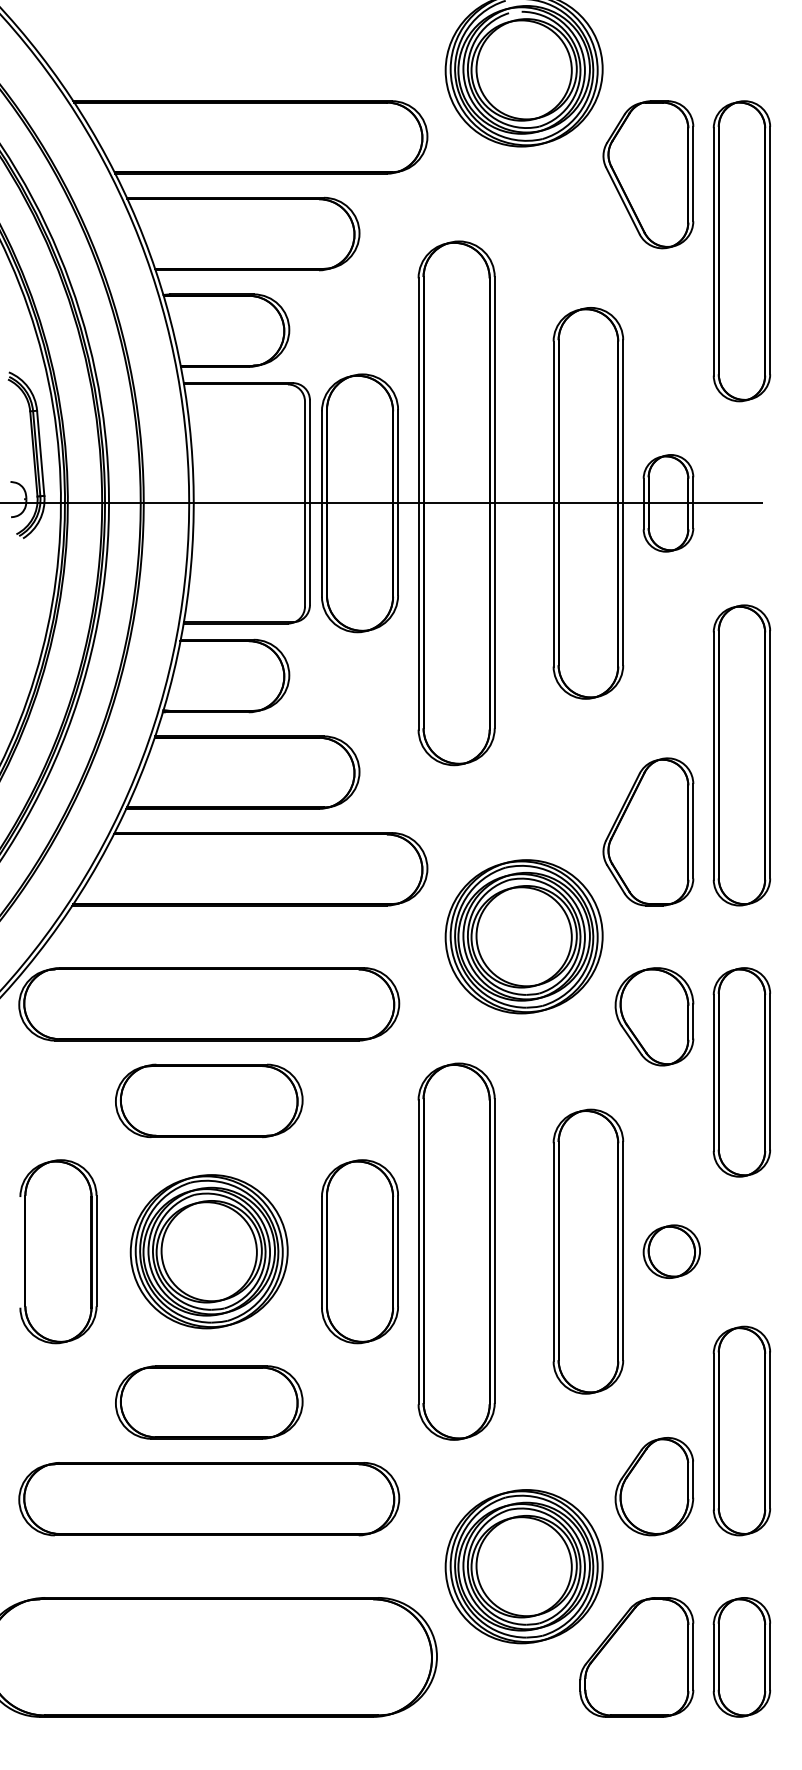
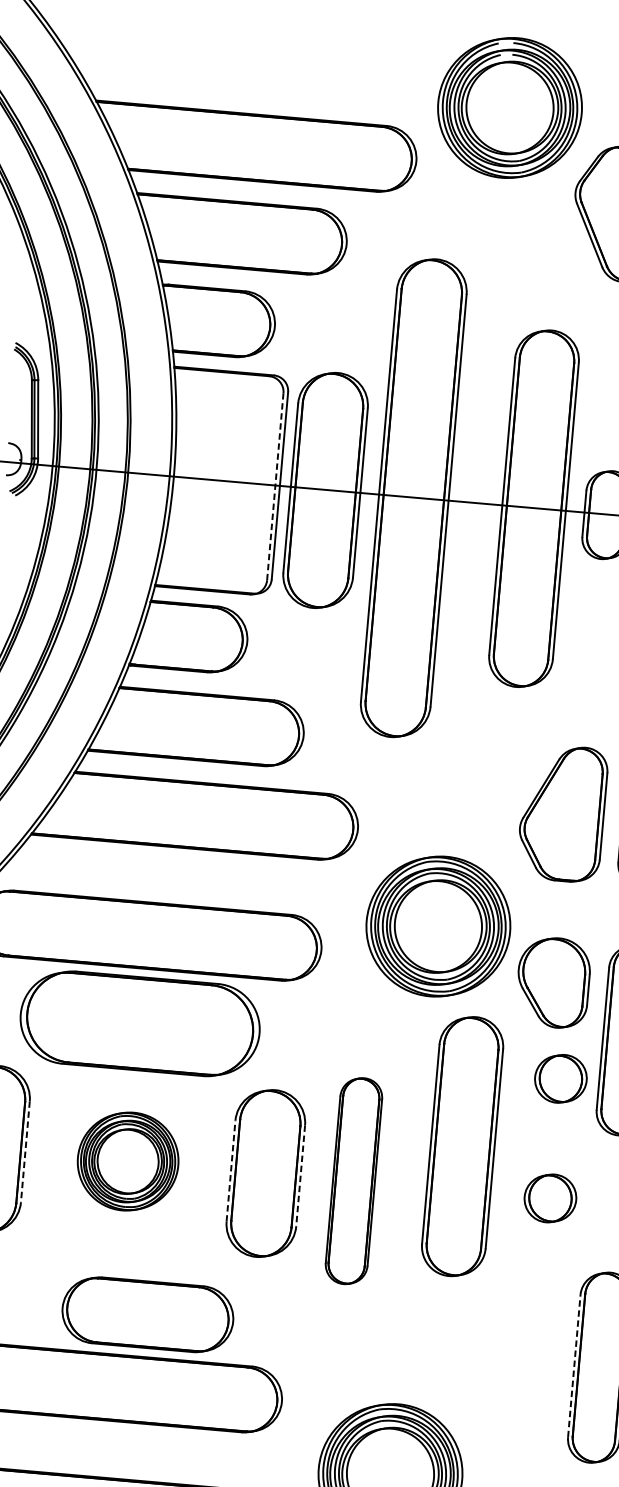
line: (305, 503) -> (275, 486), solid -> dashed
part: (523, 936) -> (437, 926), moved
part: (209, 1100) -> (140, 1023), size x1.4
part: (671, 1120) -> (560, 1078), added
line: (96, 1251) -> (25, 1152), solid -> dashed
part: (208, 1251) -> (127, 1161), size x0.7
line: (321, 1251) -> (230, 1170), solid -> dashed
line: (398, 1251) -> (300, 1176), solid -> dashed
part: (456, 1251) -> (353, 1181), size x0.6
part: (588, 1251) -> (462, 1146), moved
part: (209, 1402) -> (148, 1314), moved
line: (713, 1431) -> (574, 1365), solid -> dashed
part: (654, 1486) -> (515, 1411), removed

